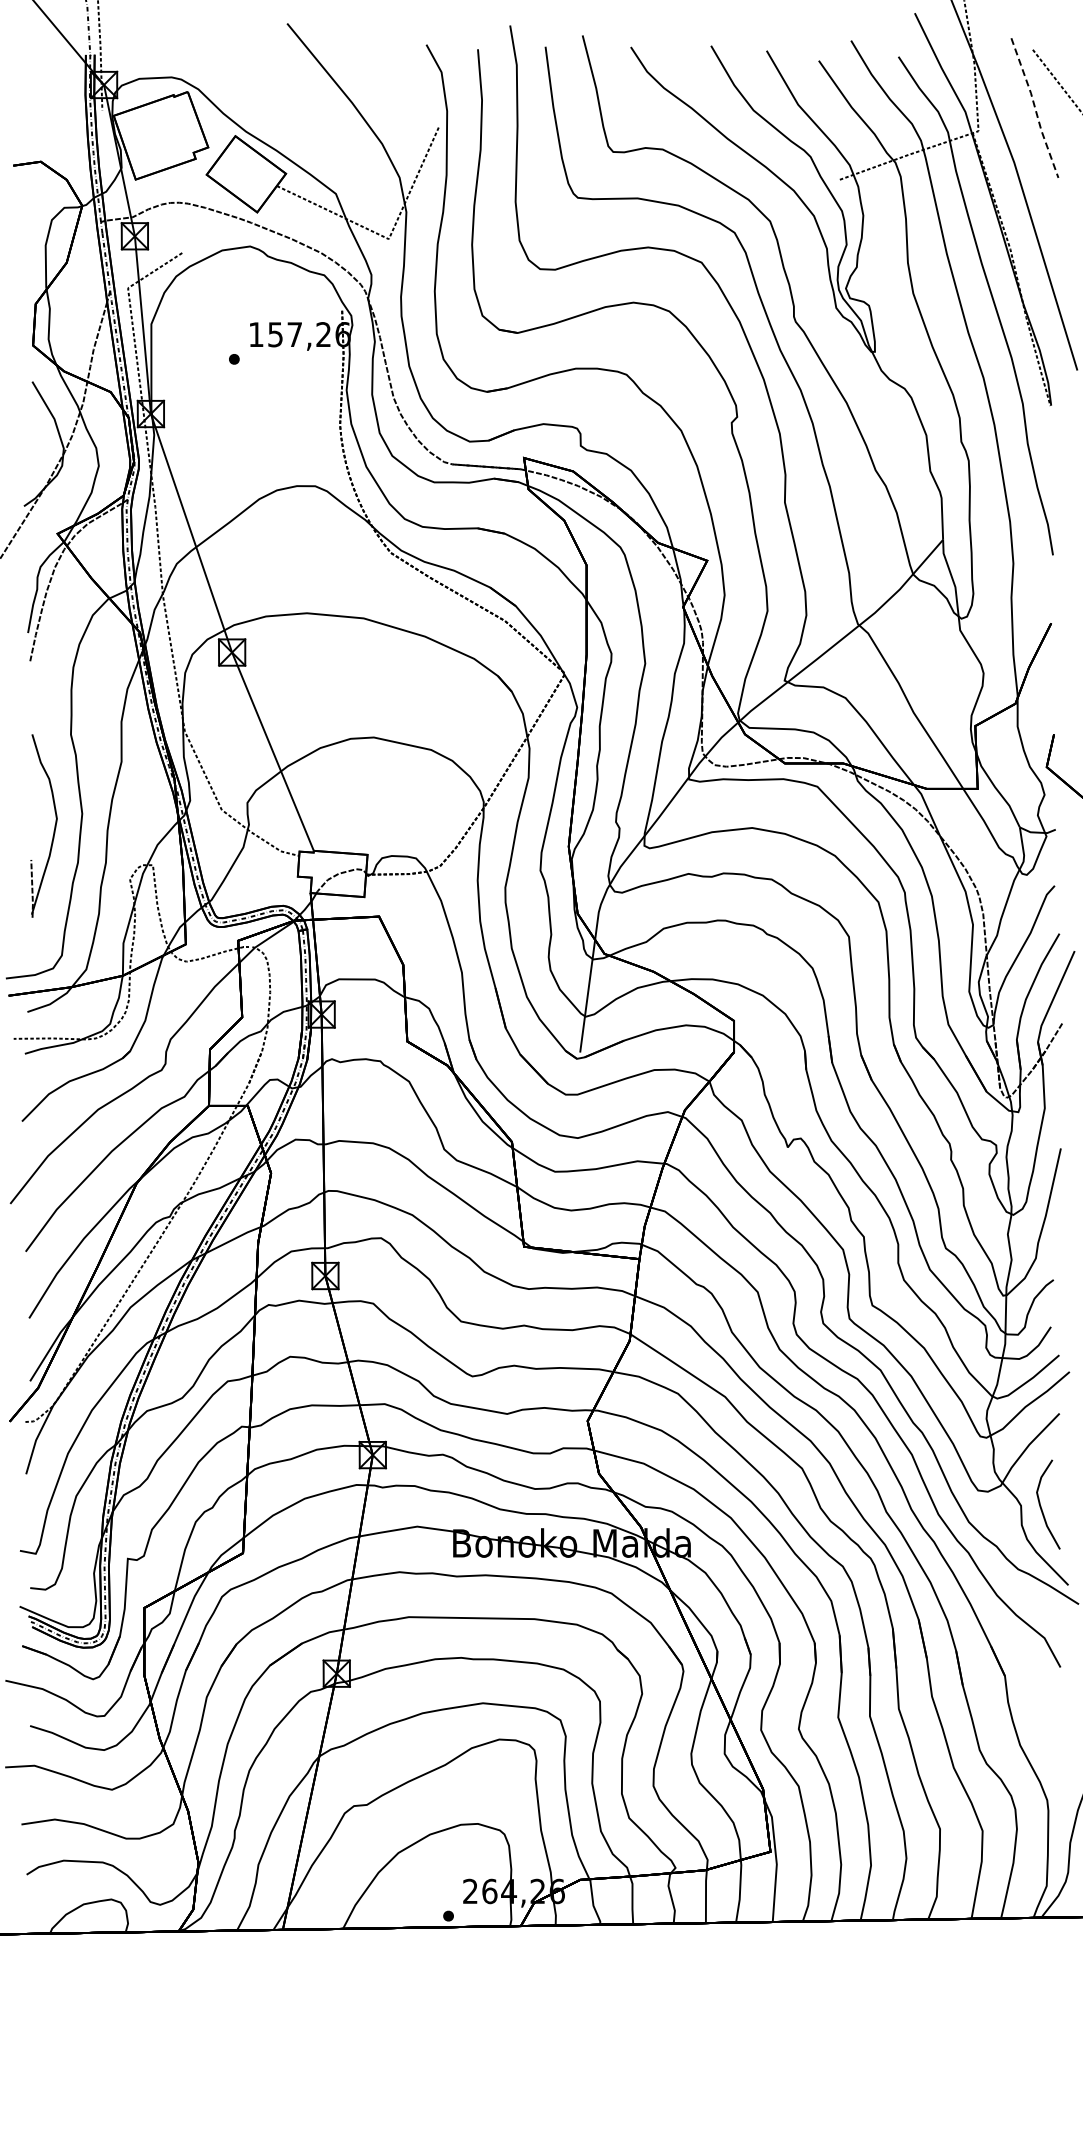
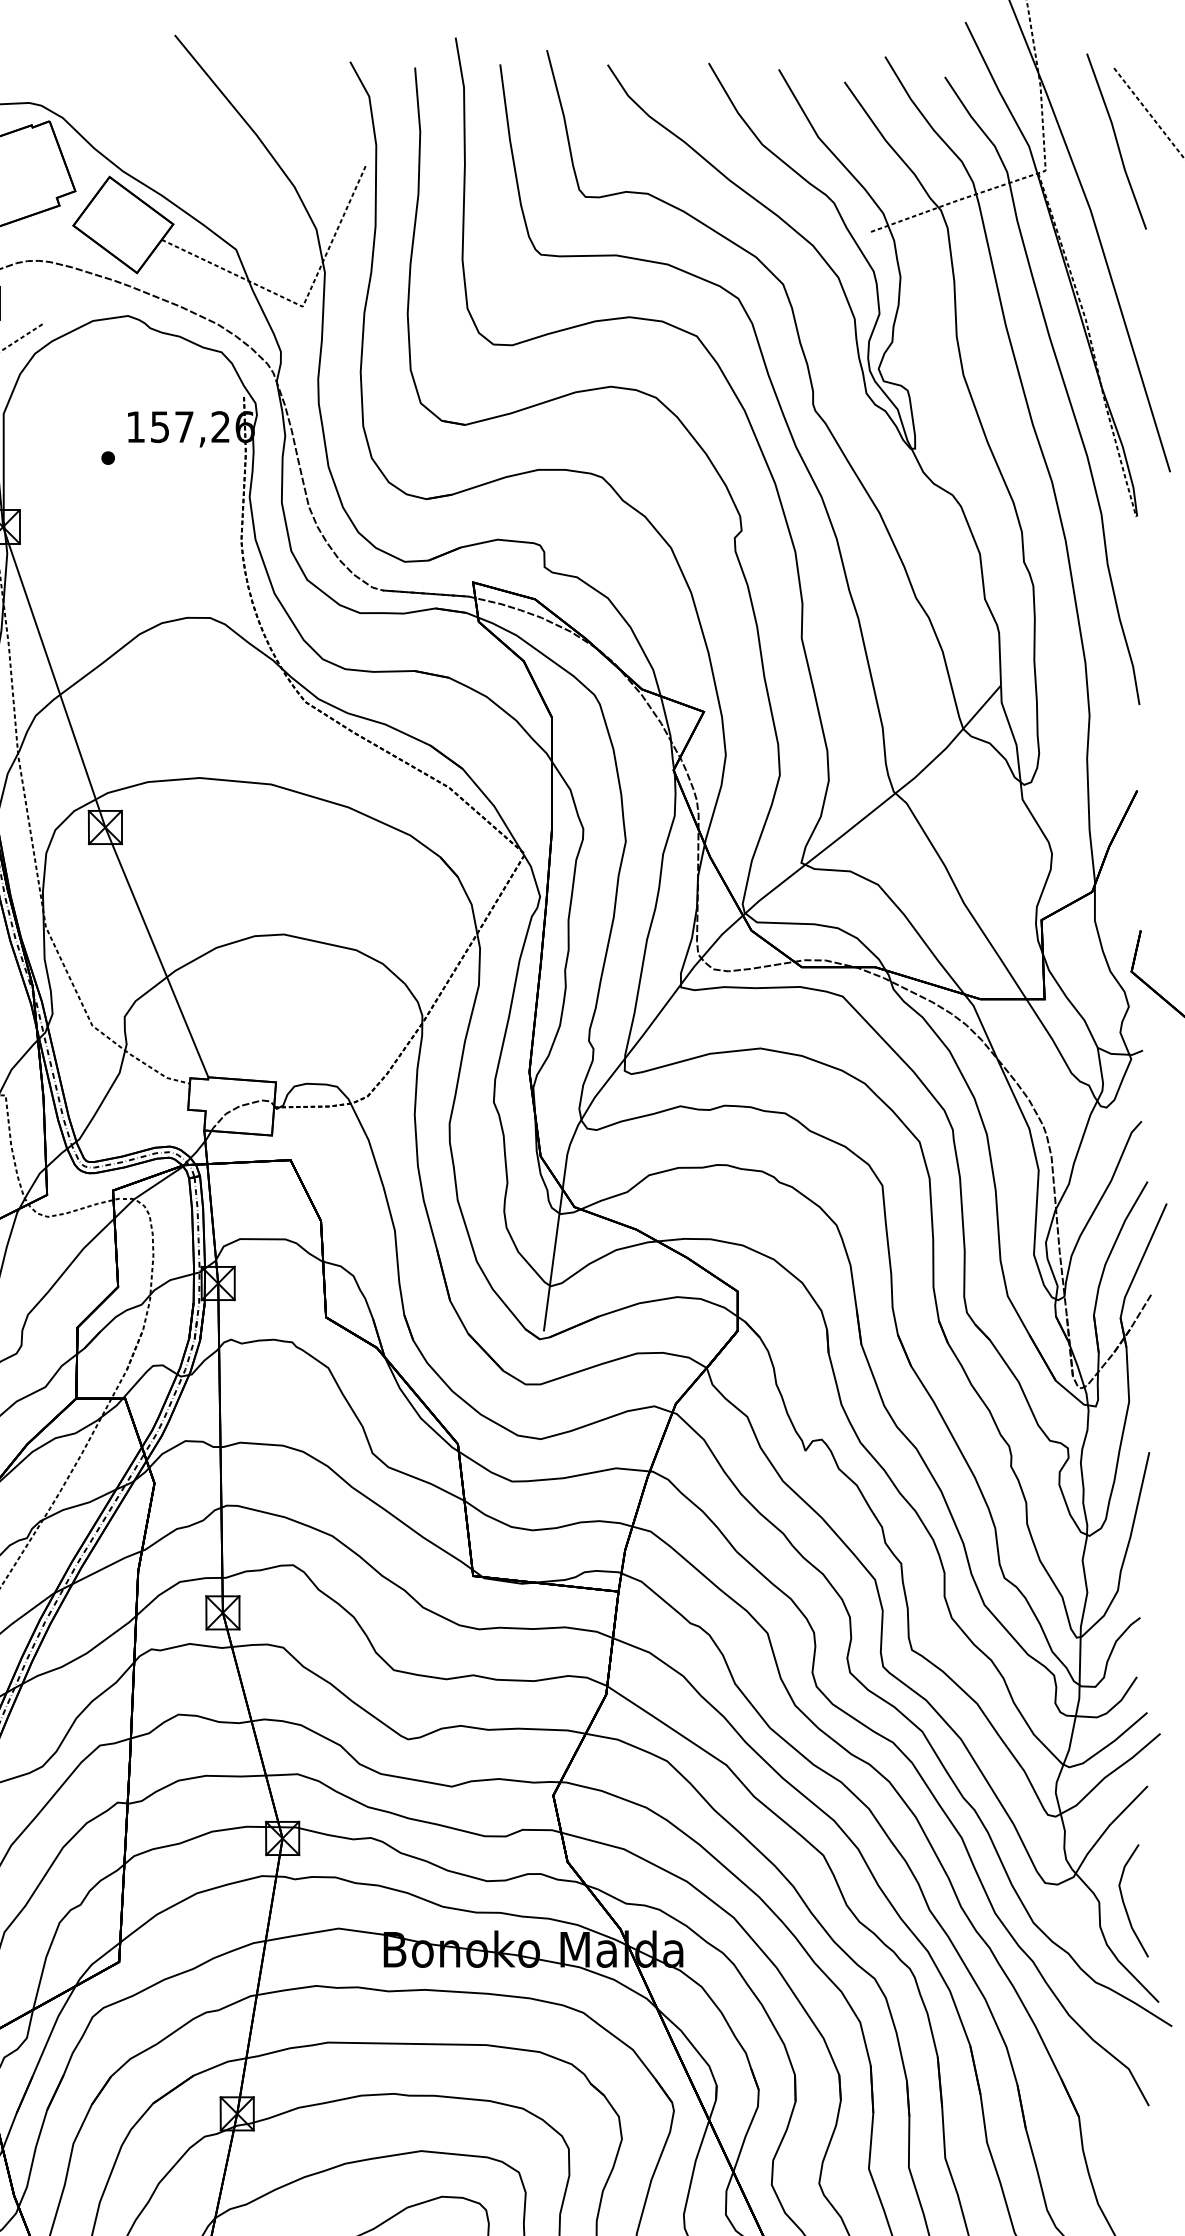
line: (1035, 108) -> (1117, 142), dashed -> solid

